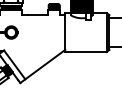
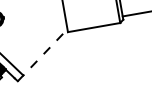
line: (42, 66) -> (42, 55), solid -> dashed

